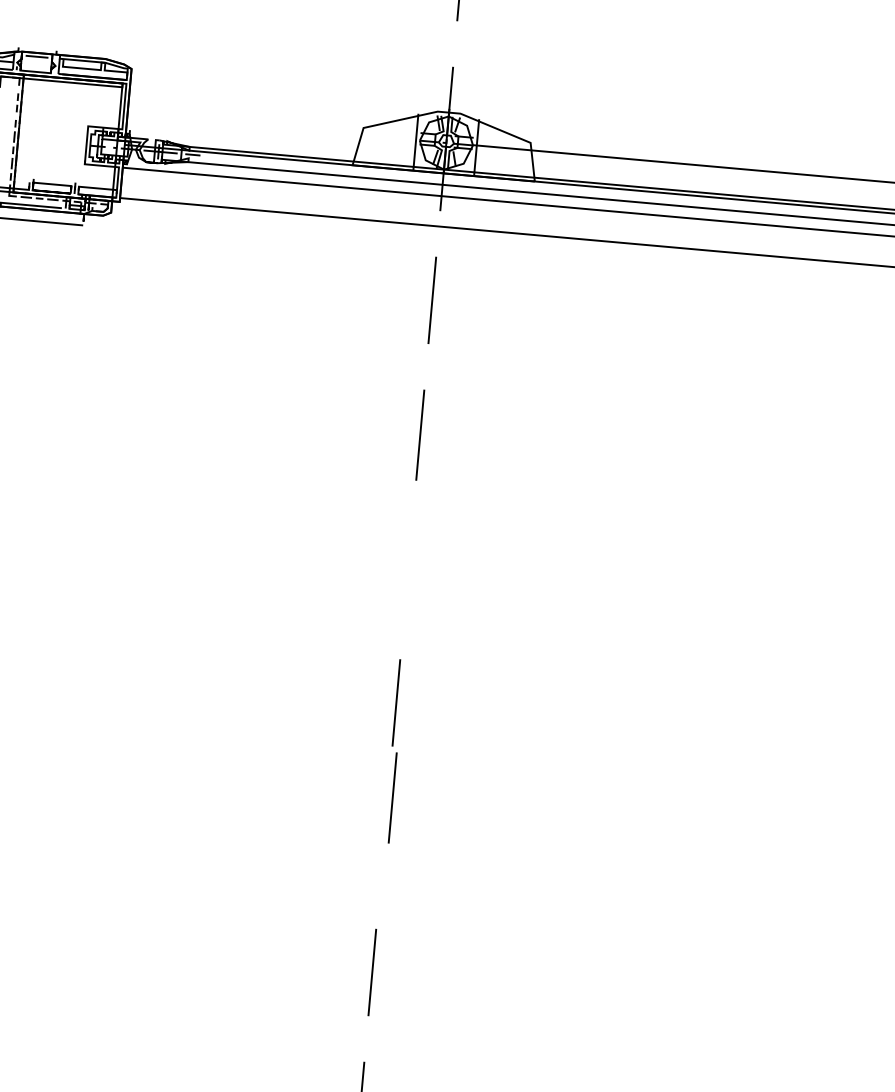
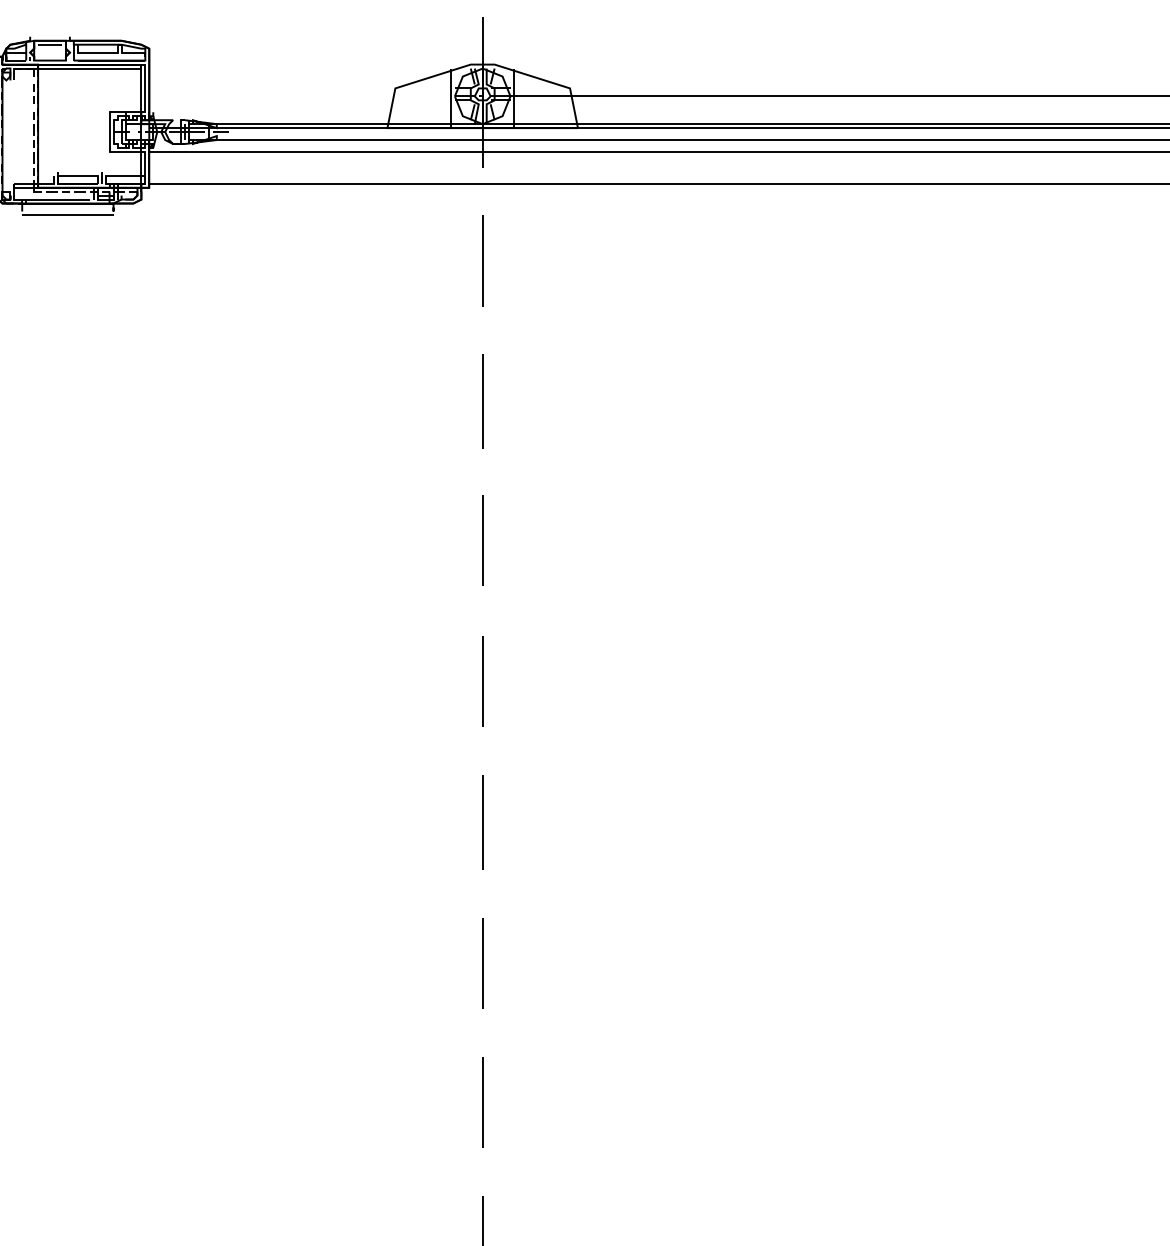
line: (408, 567) -> (482, 540), added
line: (392, 797) -> (482, 822), moved

